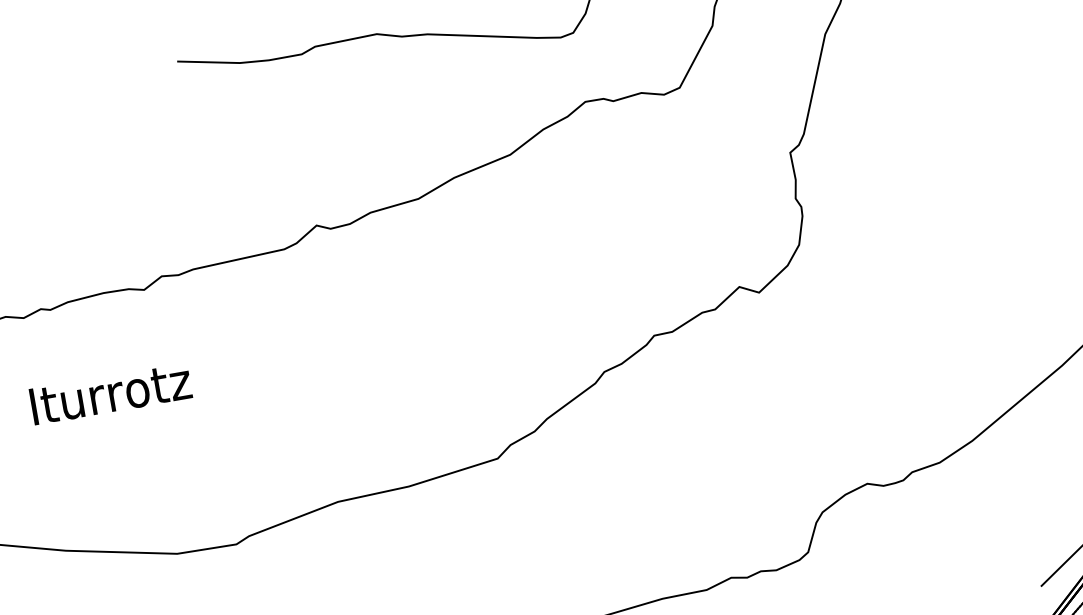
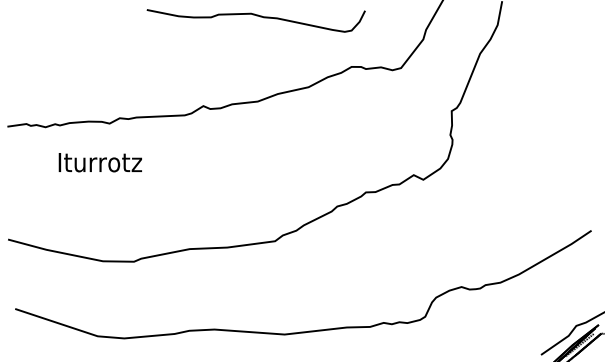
text: (109, 393) -> (99, 162), moved

